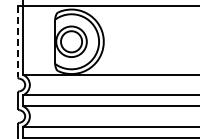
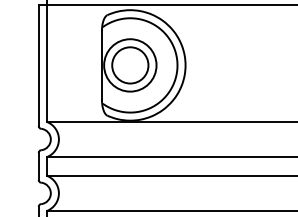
line: (18, 42) -> (39, 66), dashed -> solid

